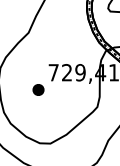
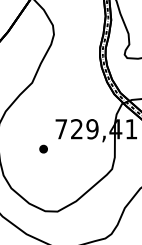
part: (38, 89) -> (43, 148), size x0.62

